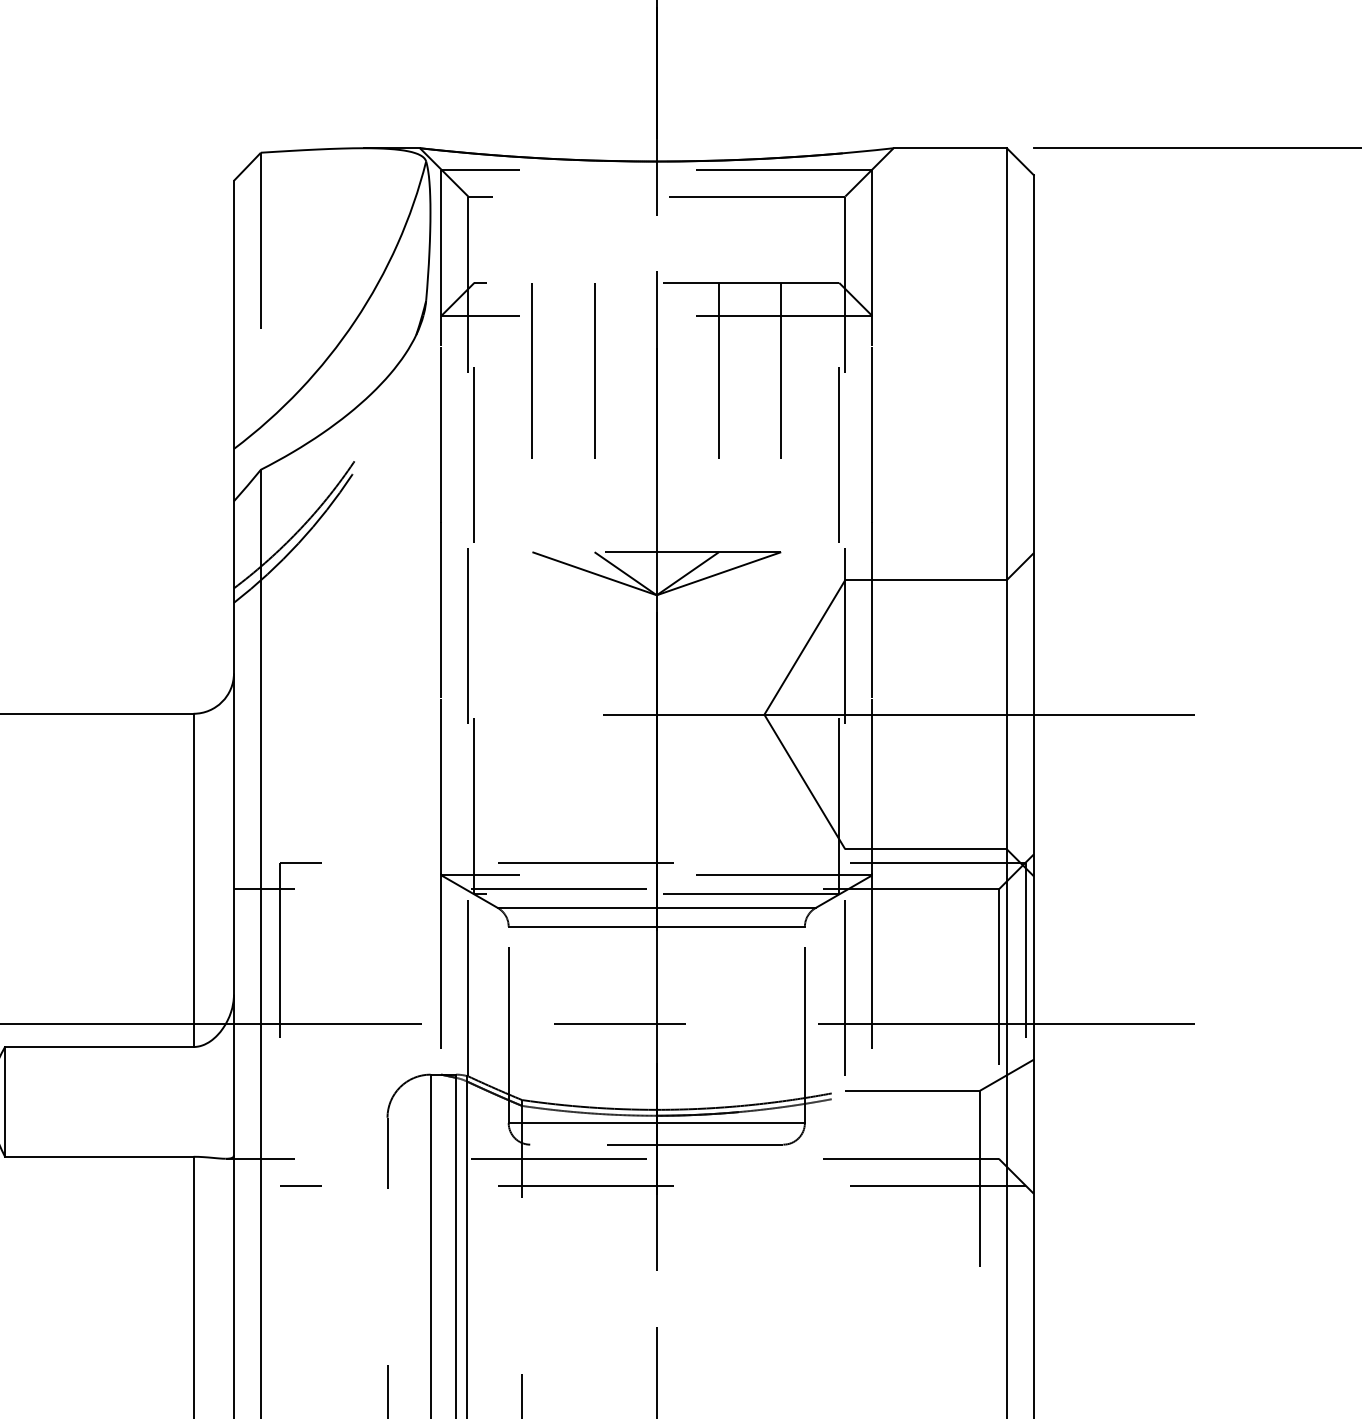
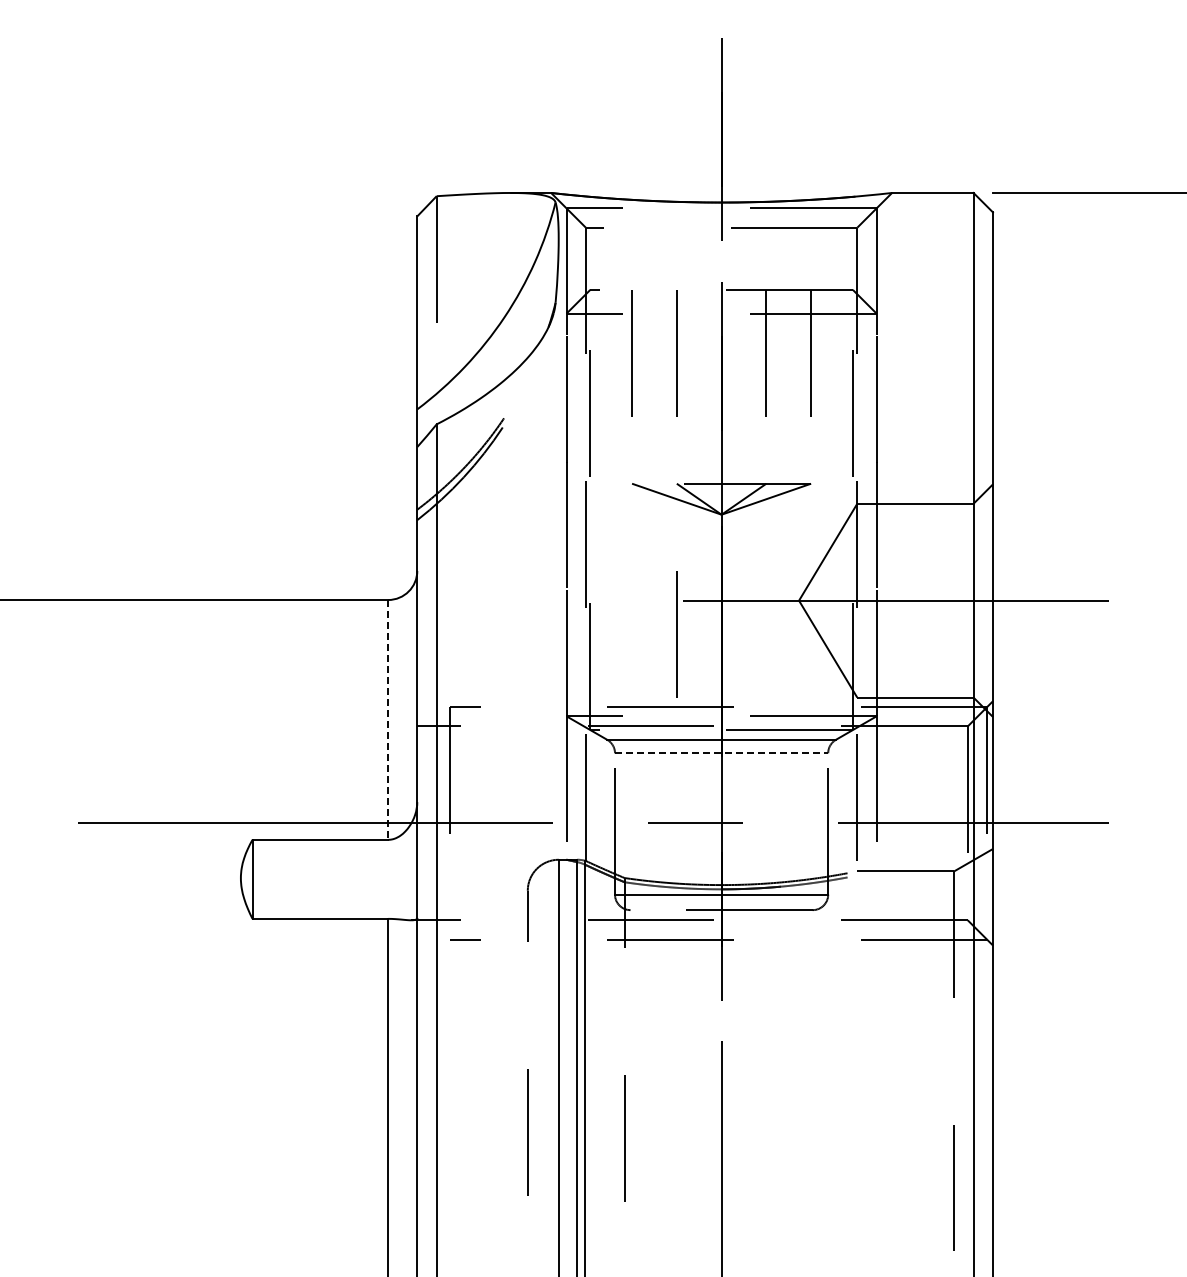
line: (594, 761) -> (676, 634), added
line: (193, 879) -> (388, 719), solid -> dashed
line: (656, 927) -> (721, 753), solid -> dashed

